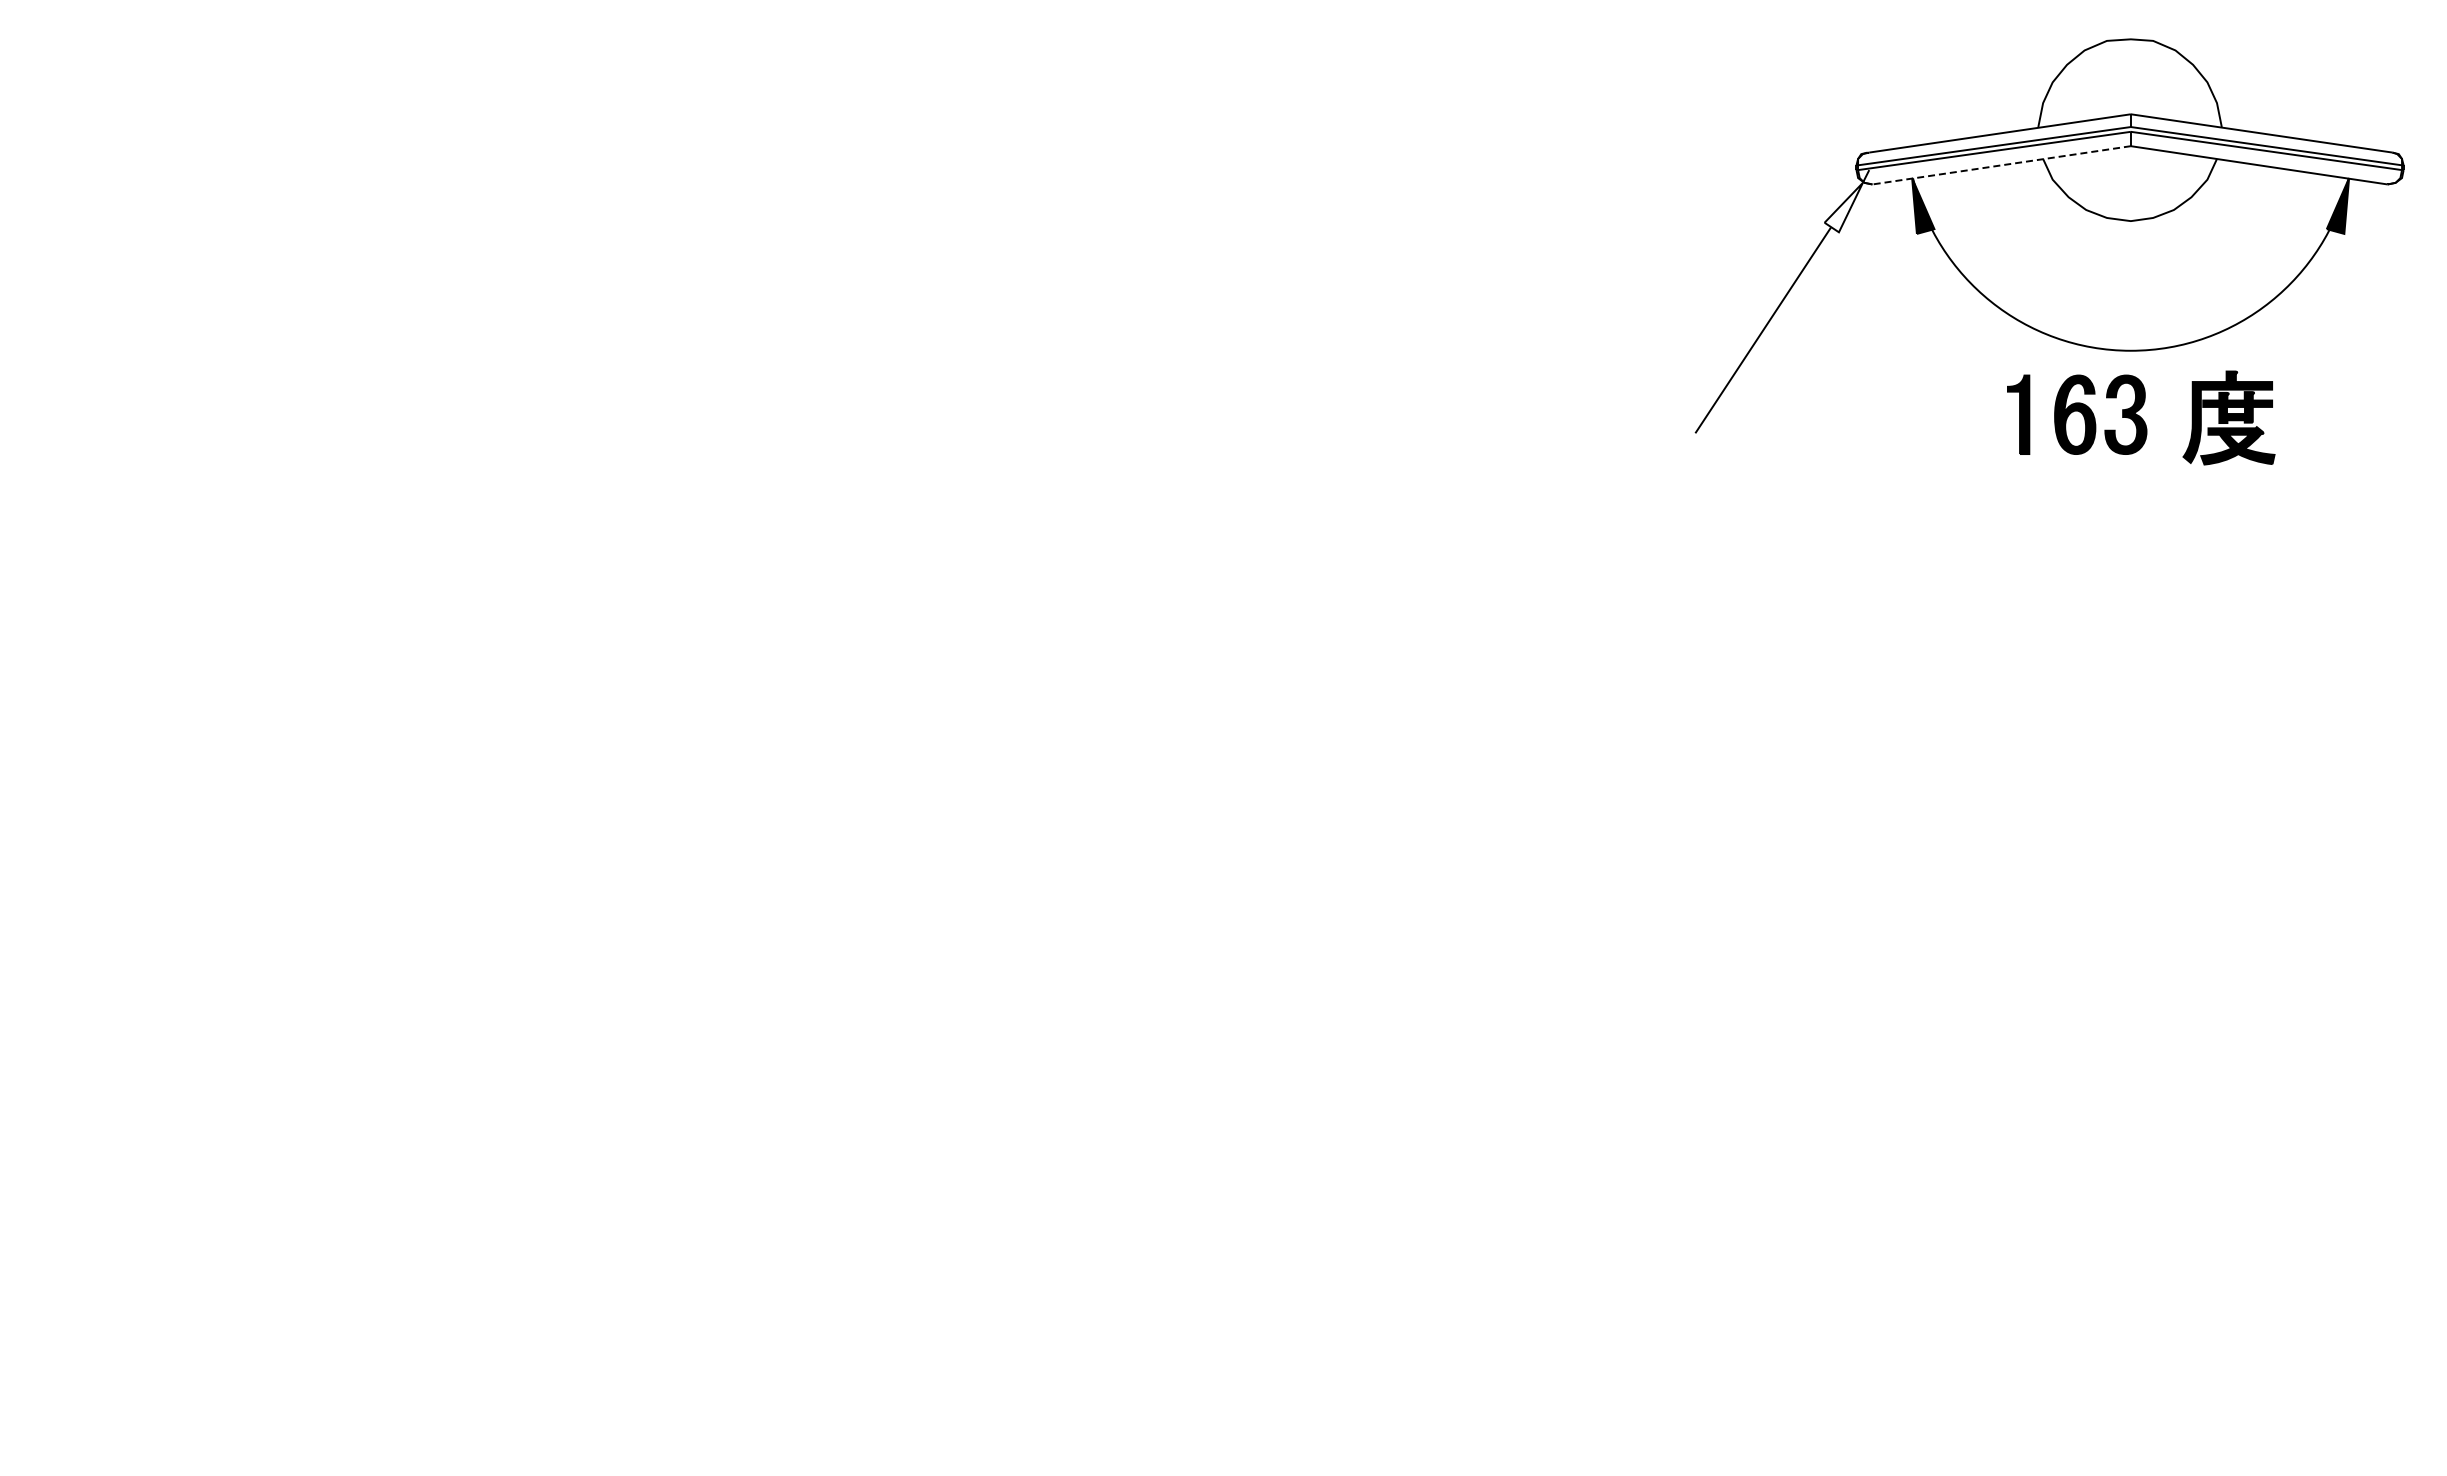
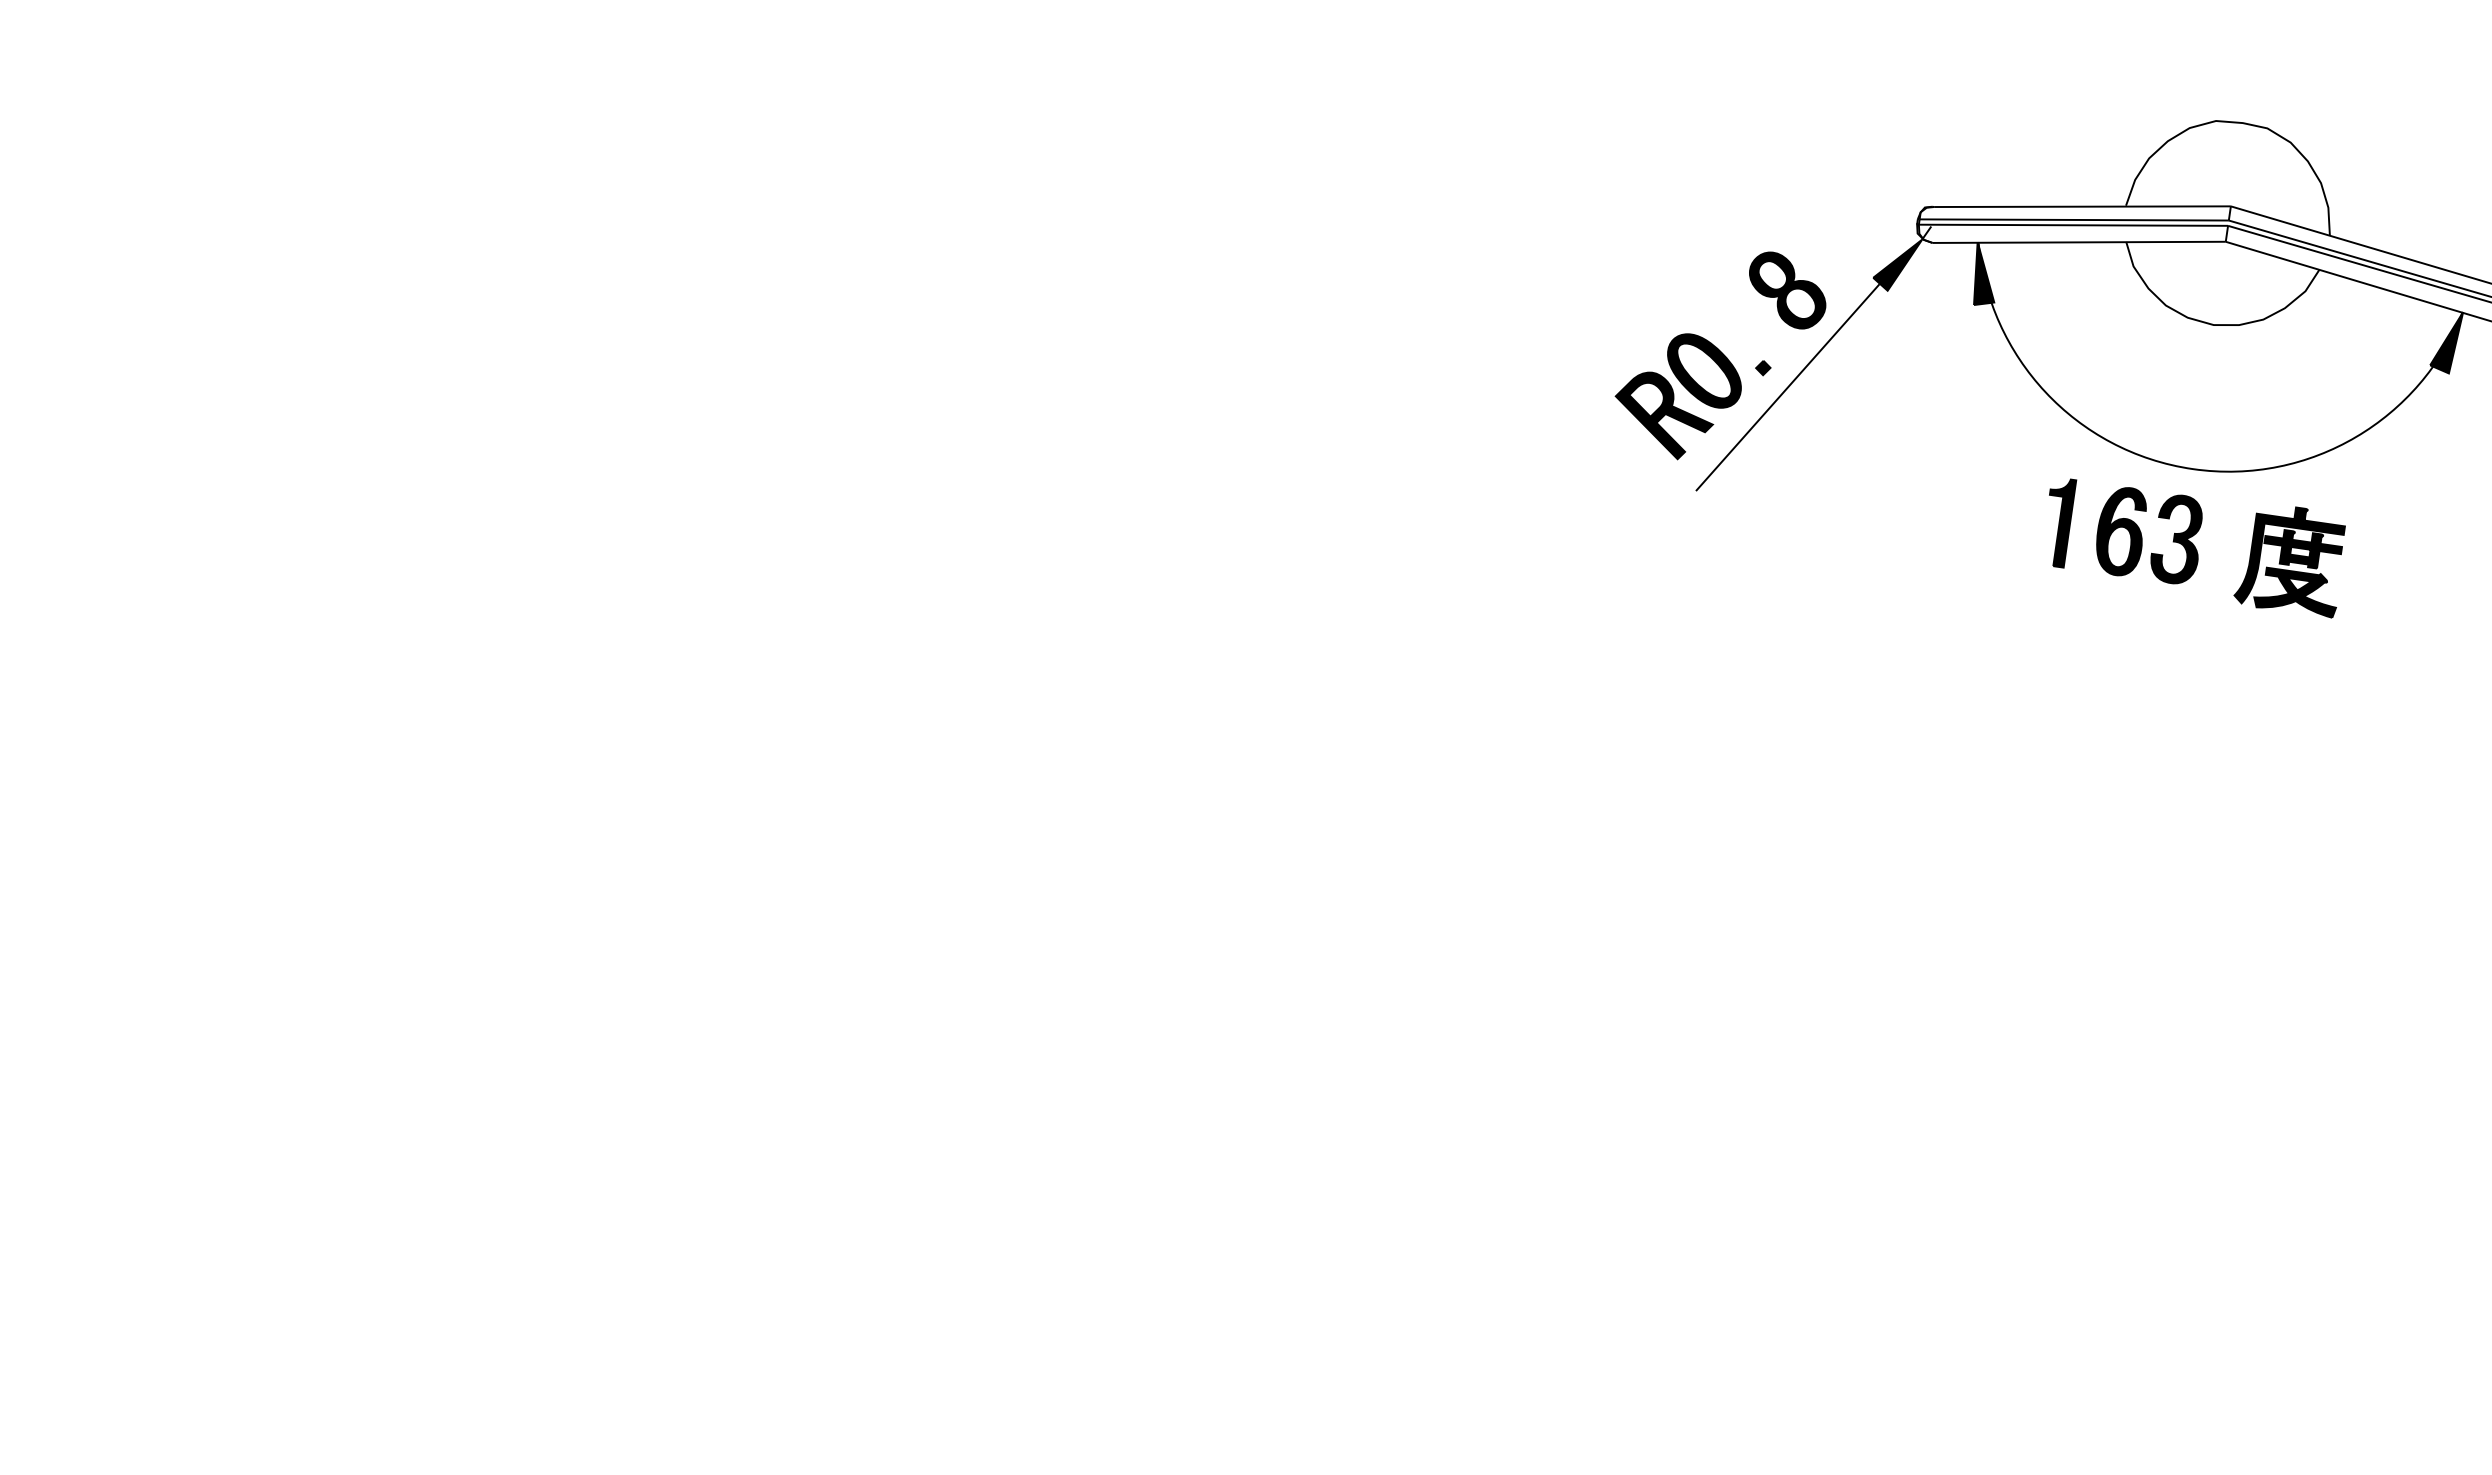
line: (2001, 165) -> (2078, 242), dashed -> solid
fill: (1843, 207) -> (1896, 263), added
part: (1698, 310) -> (1719, 355), added

